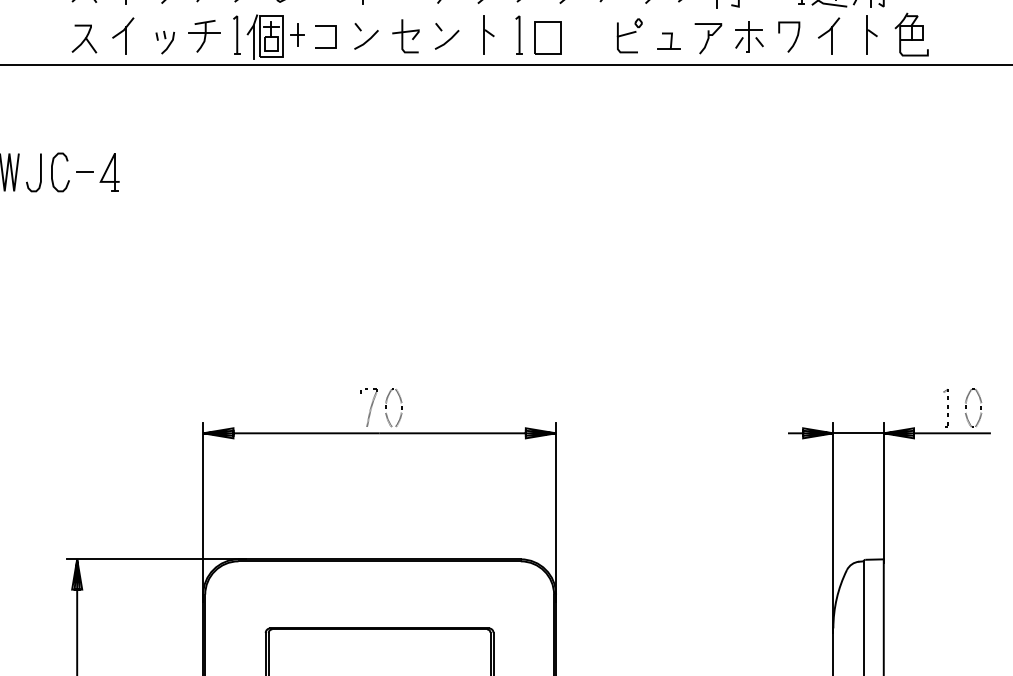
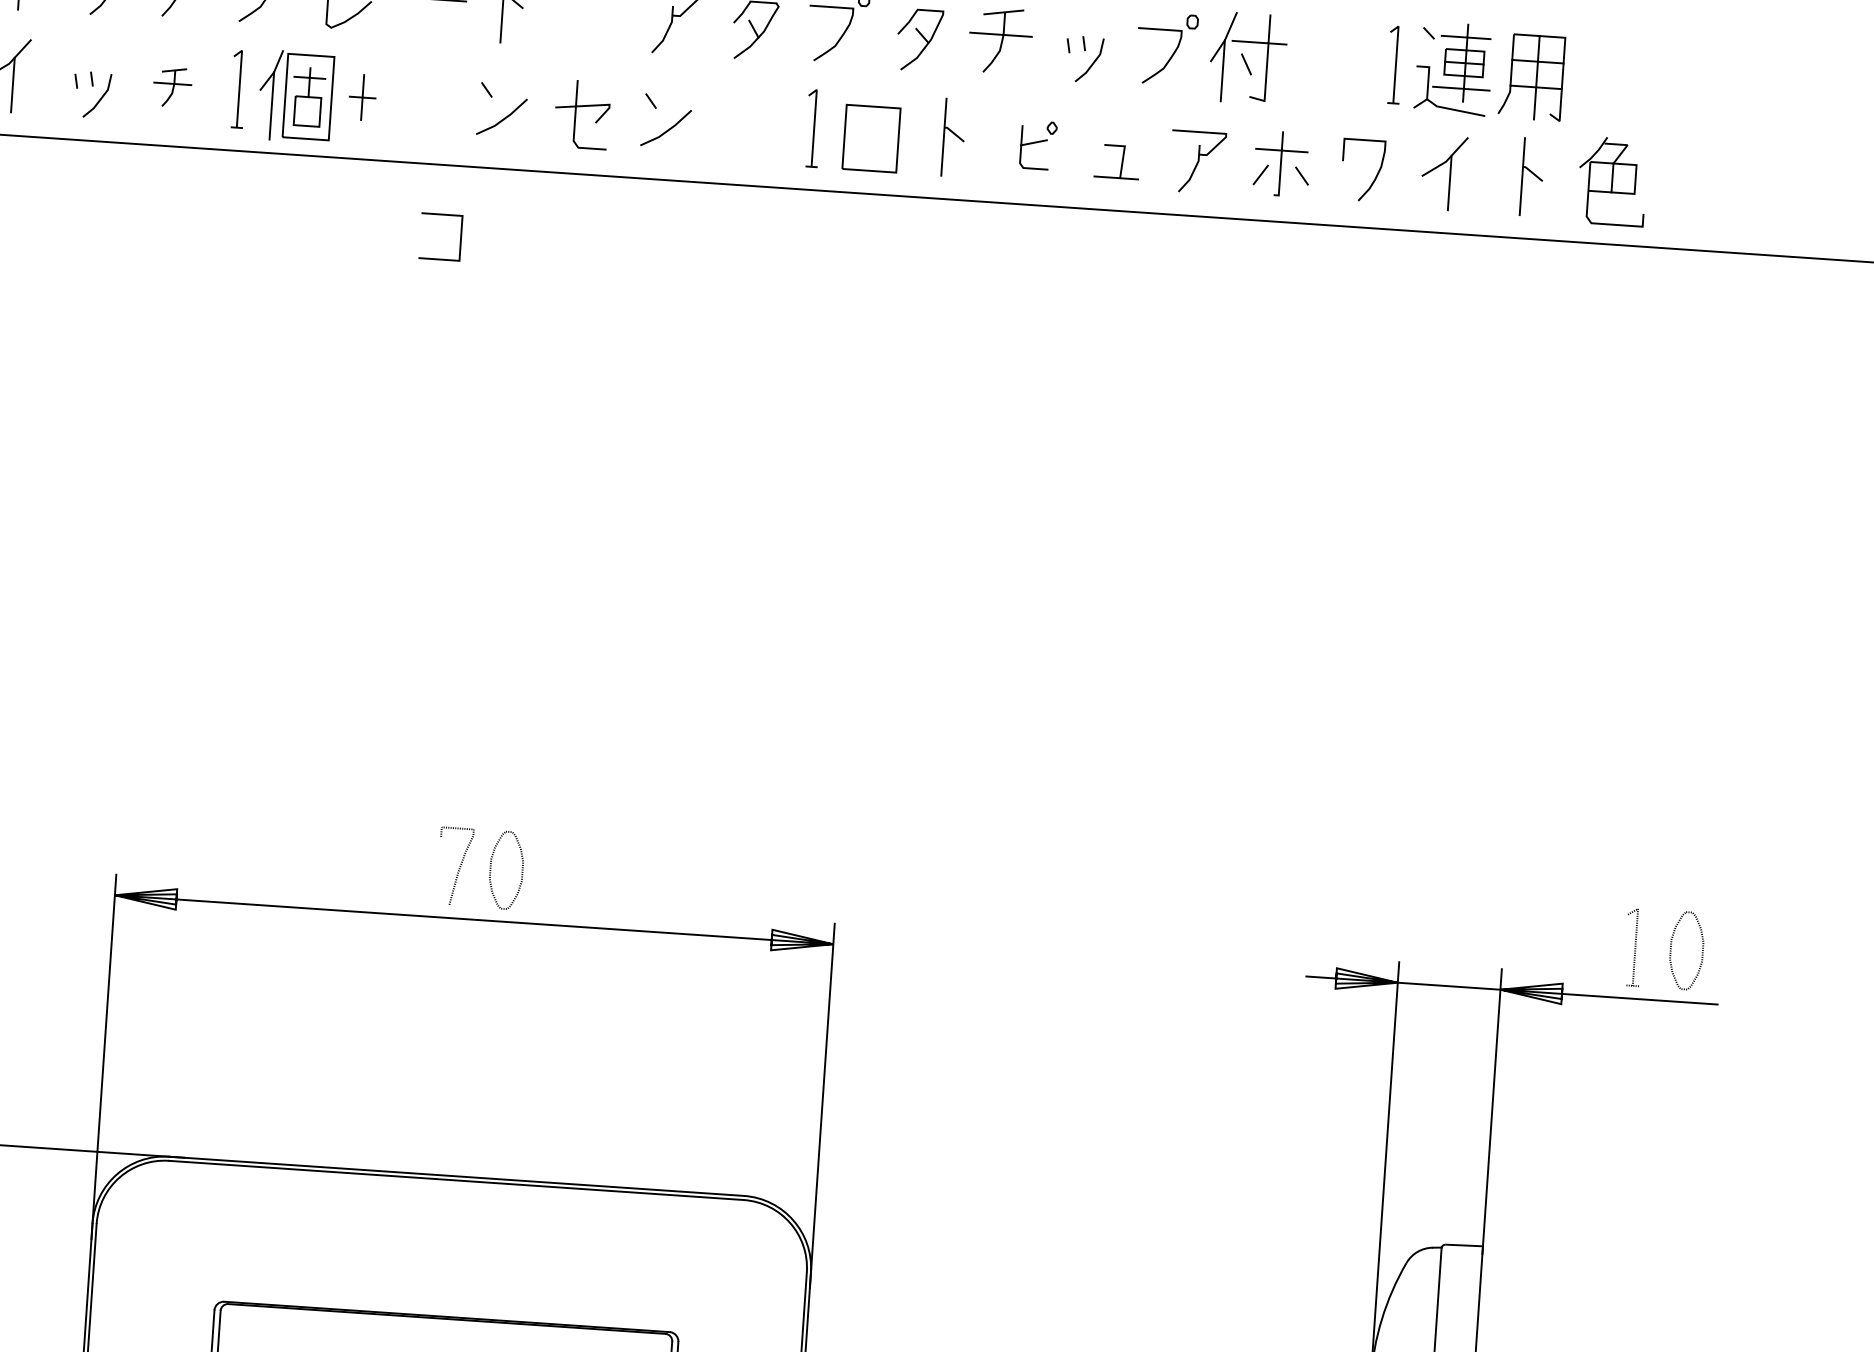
line: (325, 26) -> (441, 216), moved
part: (488, 34) -> (952, 136), moved
part: (629, 35) -> (1037, 144), size x0.7
part: (204, 36) -> (172, 87), size x0.6

